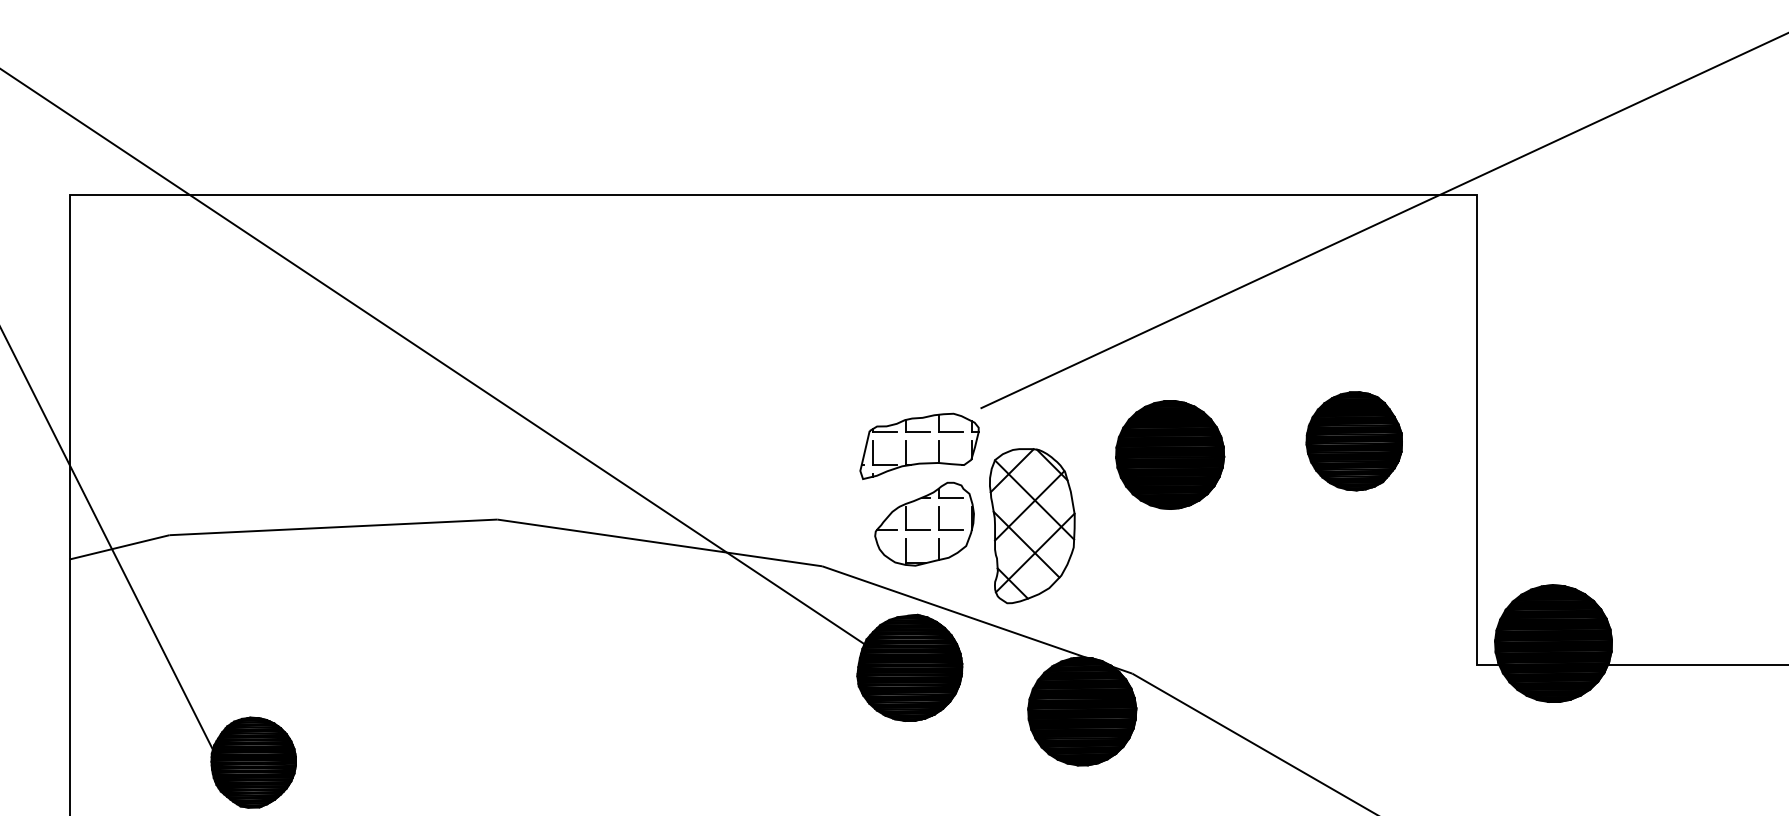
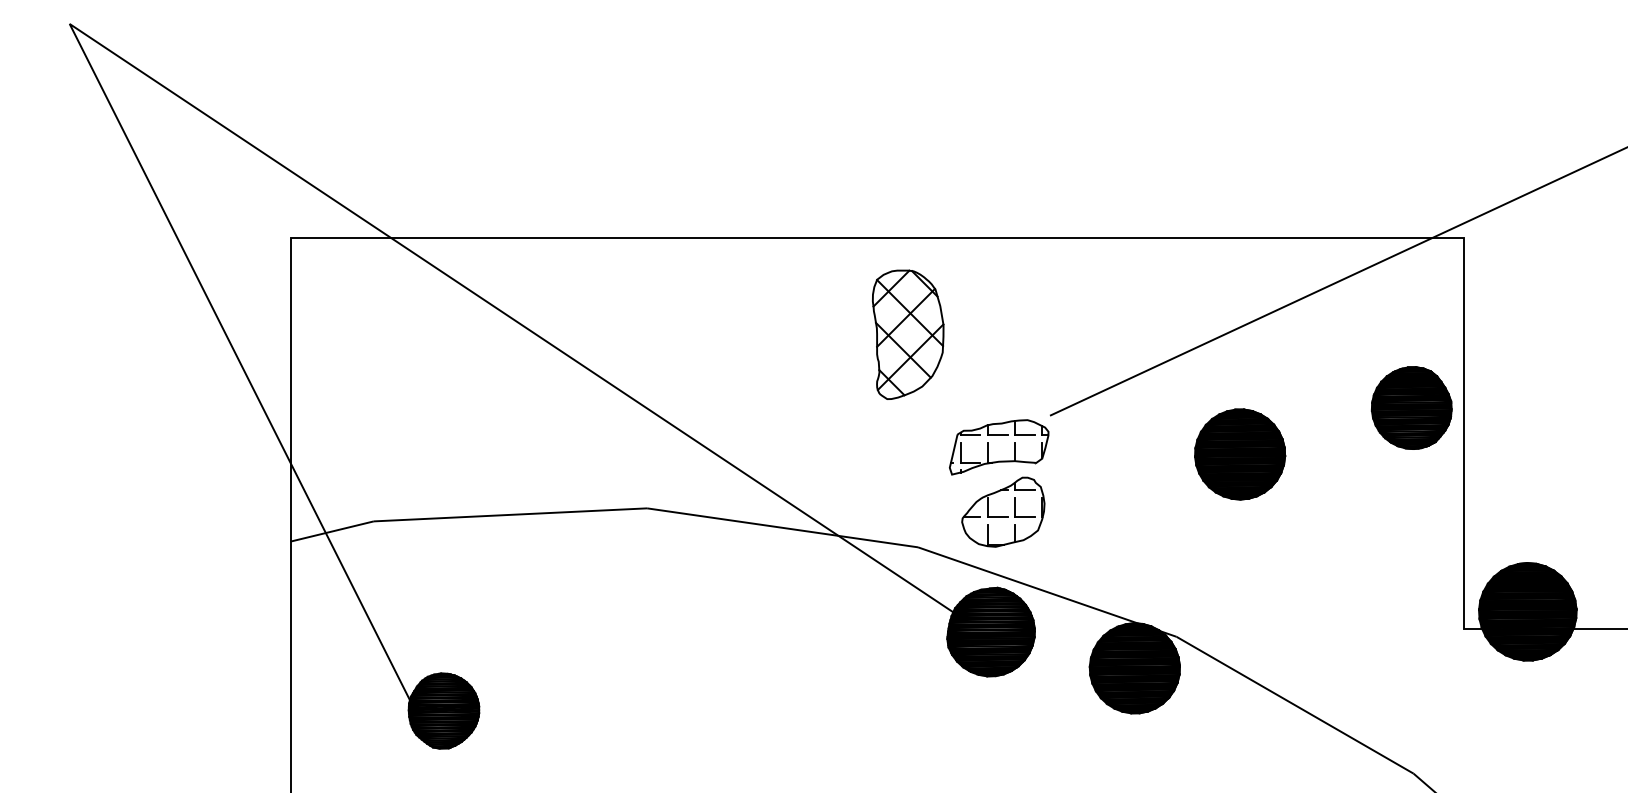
part: (1354, 440) -> (1411, 407), moved
part: (1170, 454) -> (1240, 454), moved
part: (1032, 525) -> (908, 334), moved

